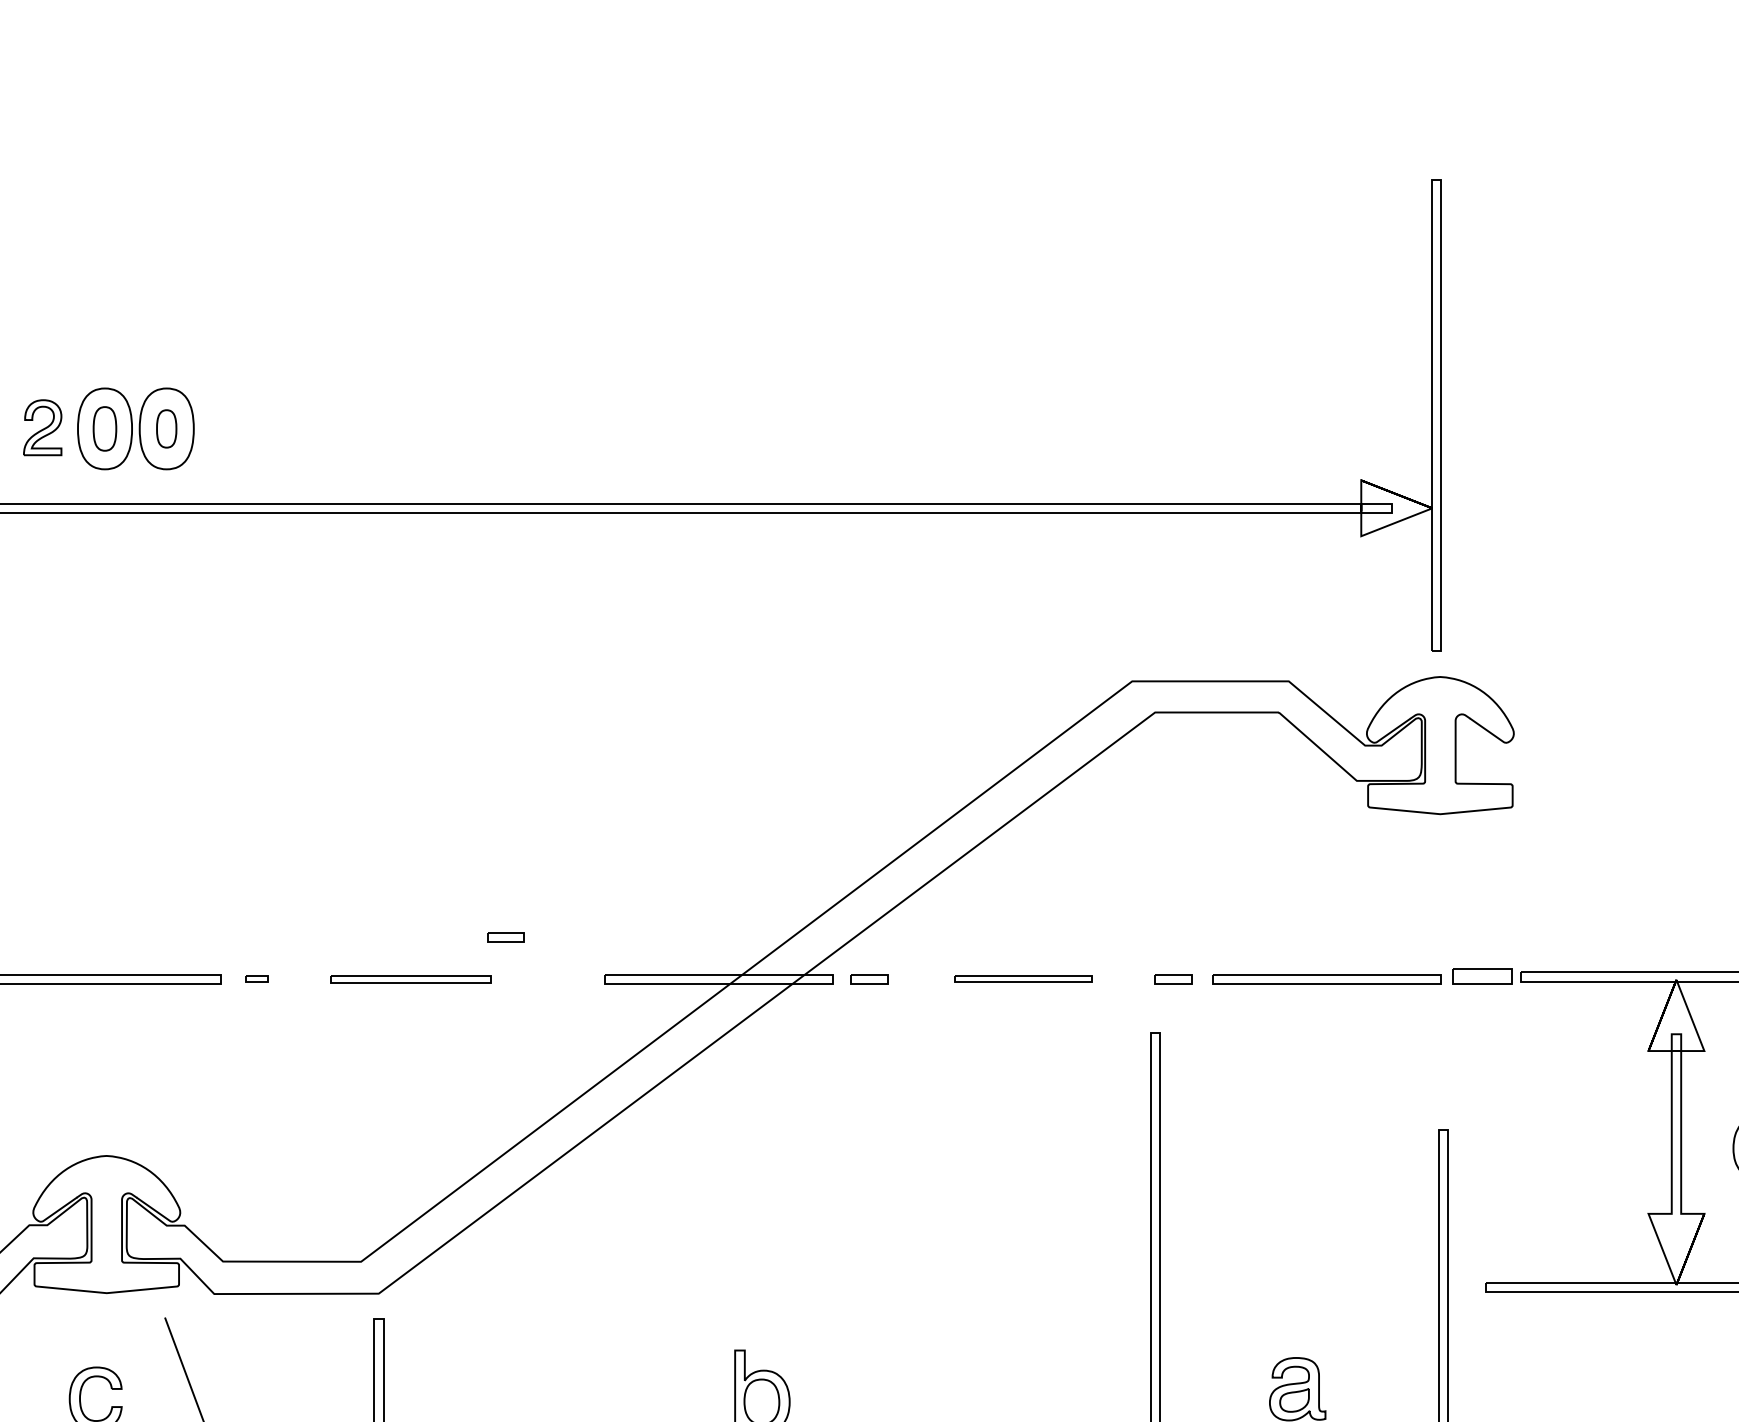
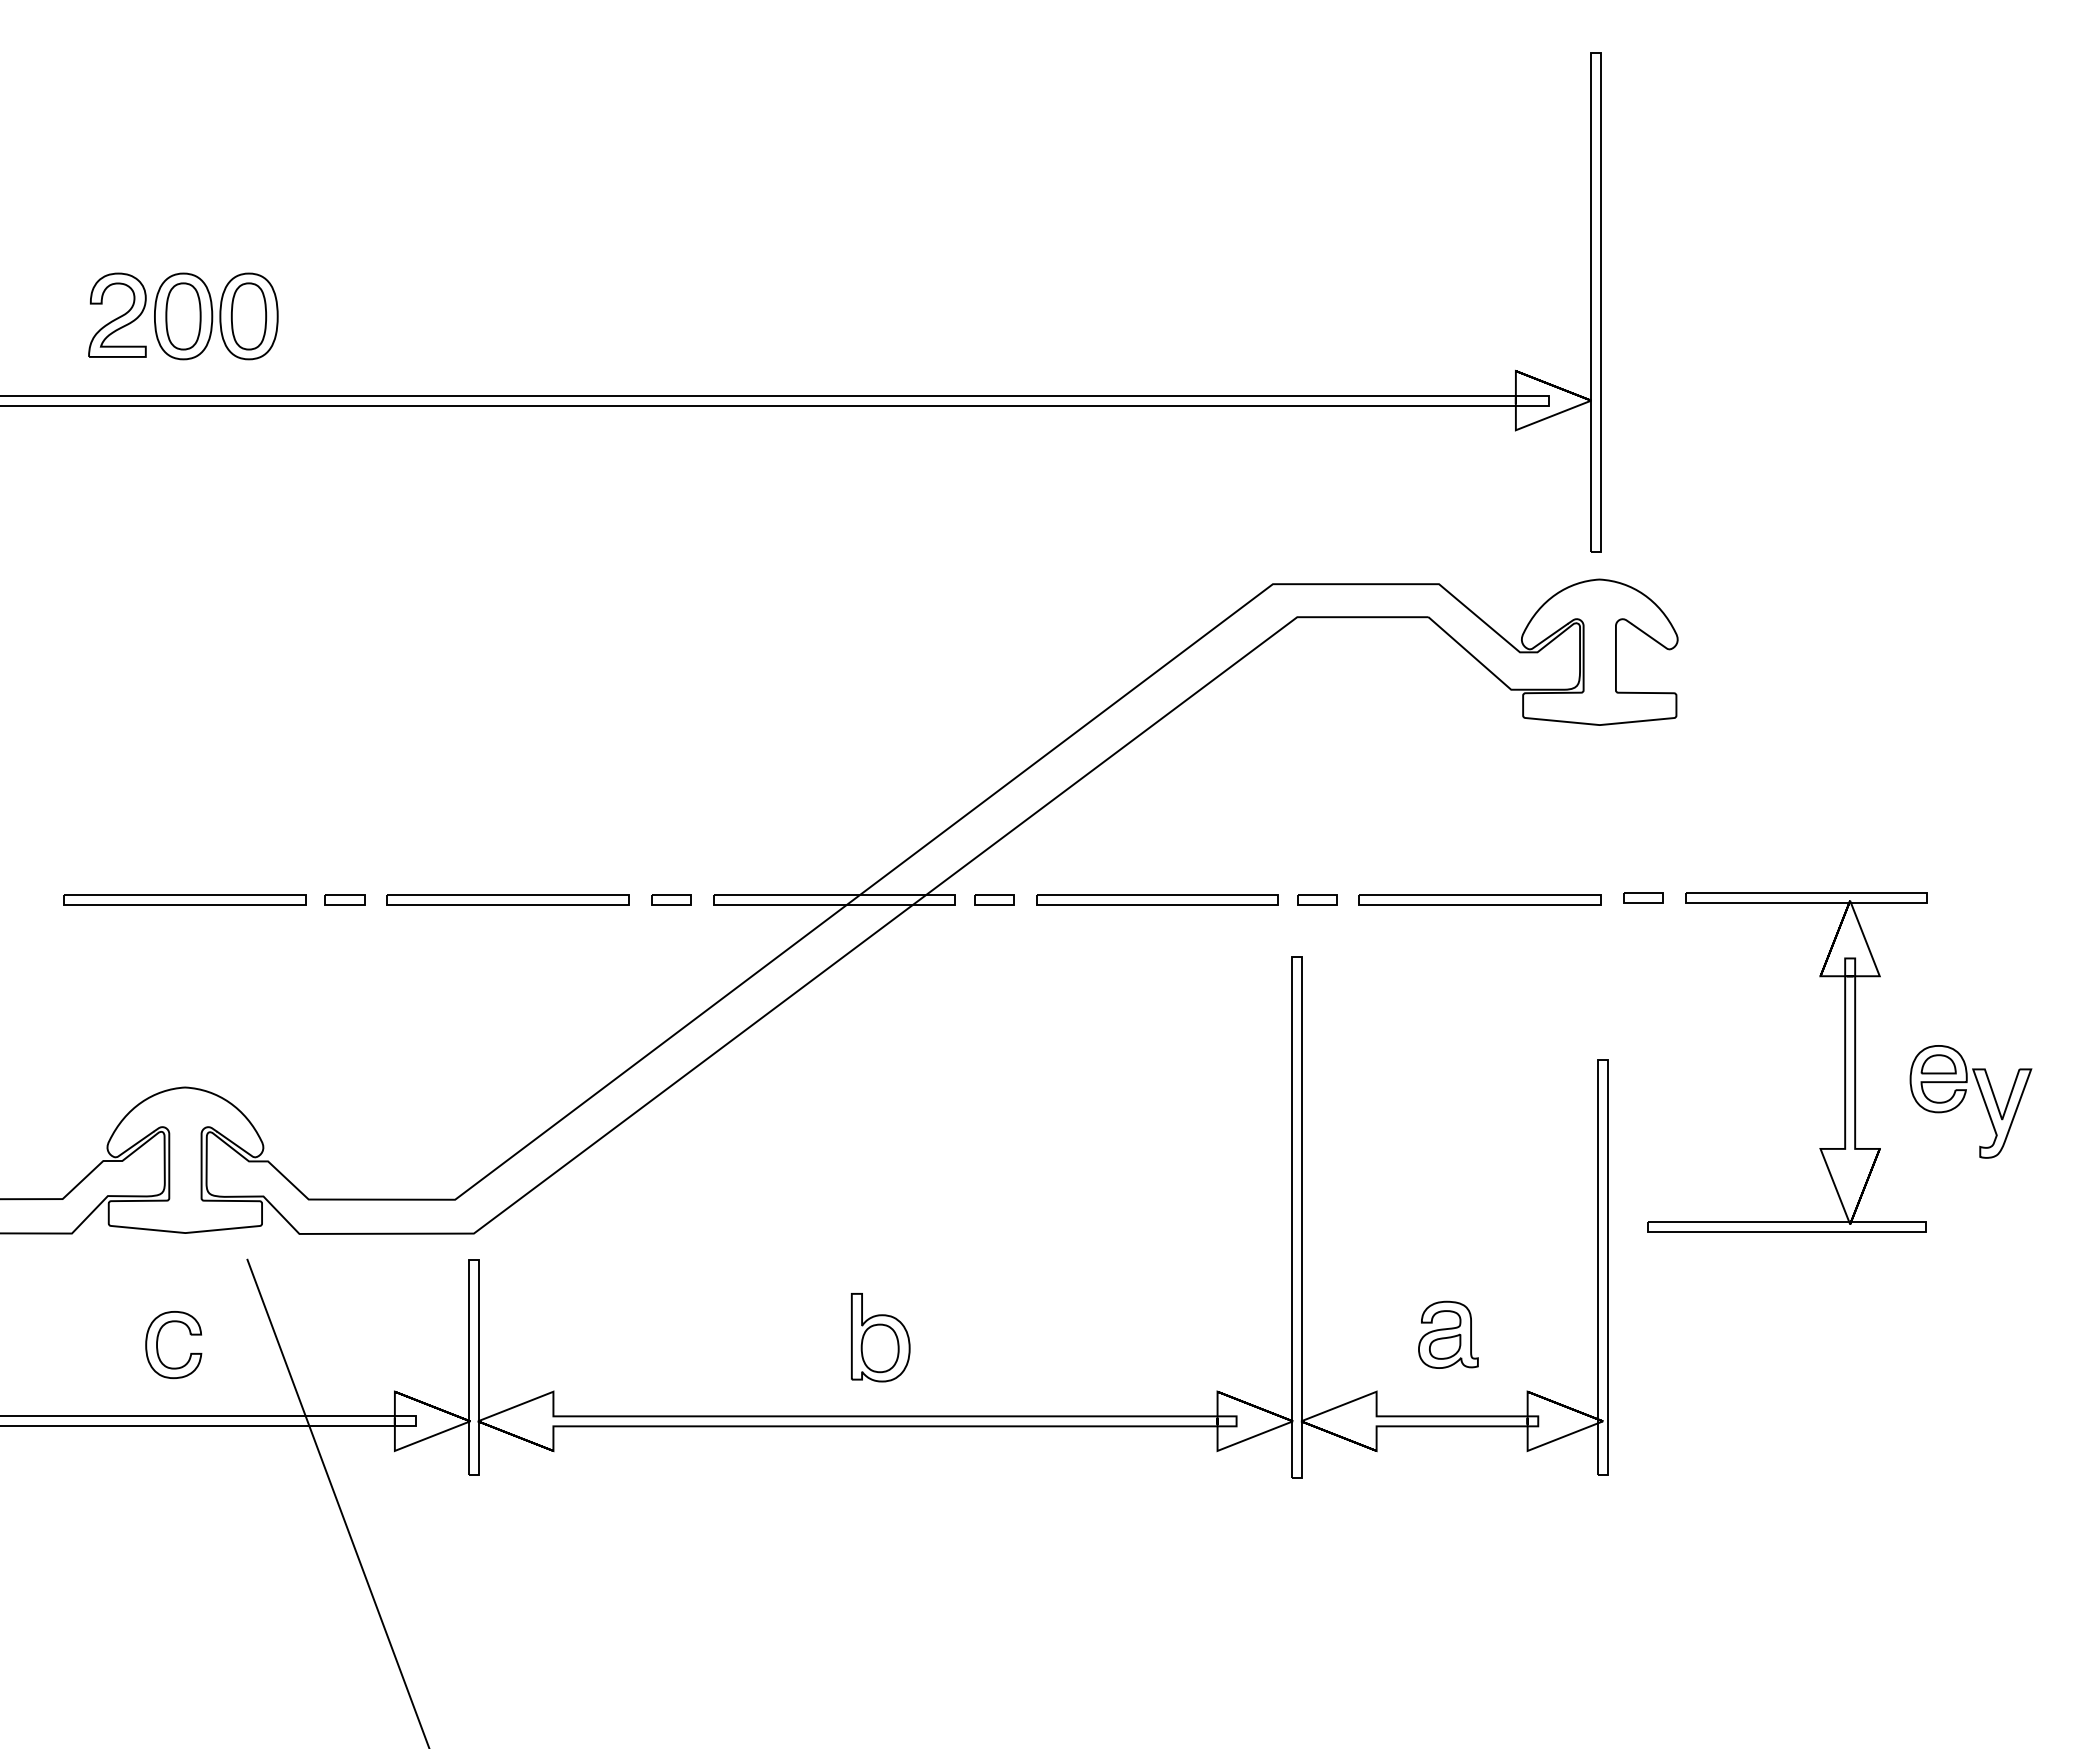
part: (42, 427) -> (117, 314), size x1.43
part: (104, 428) -> (183, 316), size x1.43
part: (166, 428) -> (248, 316), size x1.67
part: (505, 937) -> (671, 899), moved
part: (1481, 976) -> (1643, 897), size x0.62
part: (256, 978) -> (344, 899), size x1.67
part: (410, 978) -> (507, 899), size x1.43
part: (1023, 978) -> (1157, 899), size x1.67

